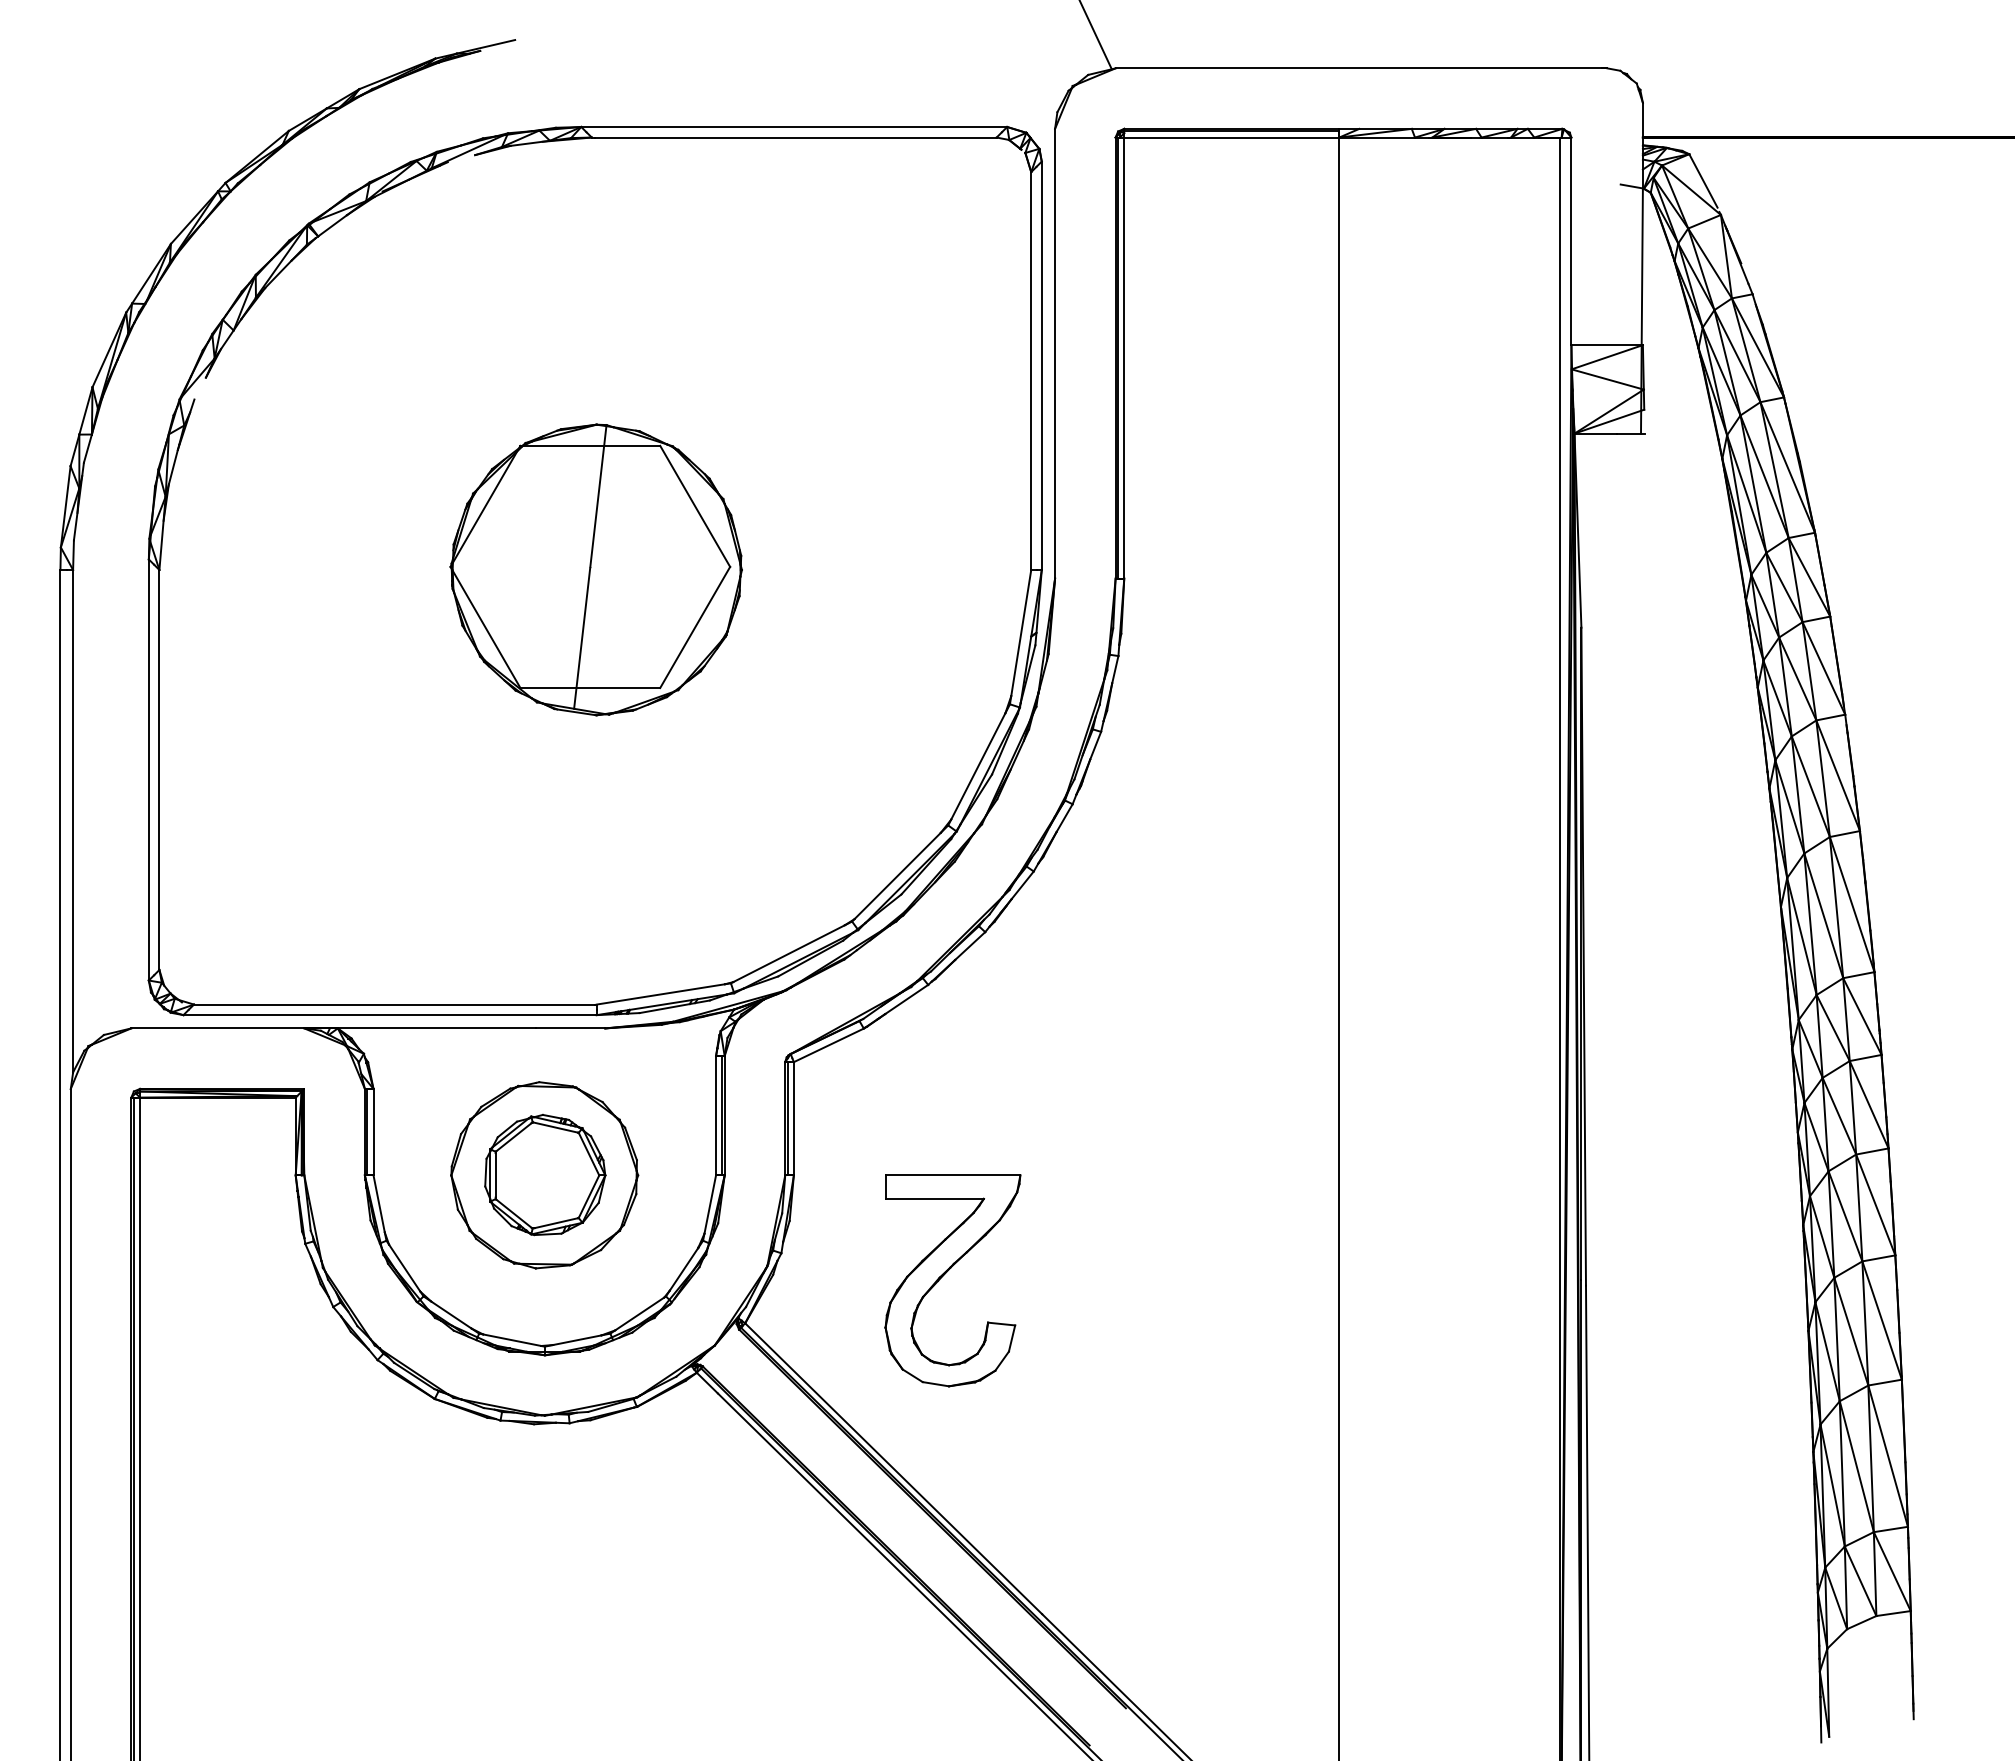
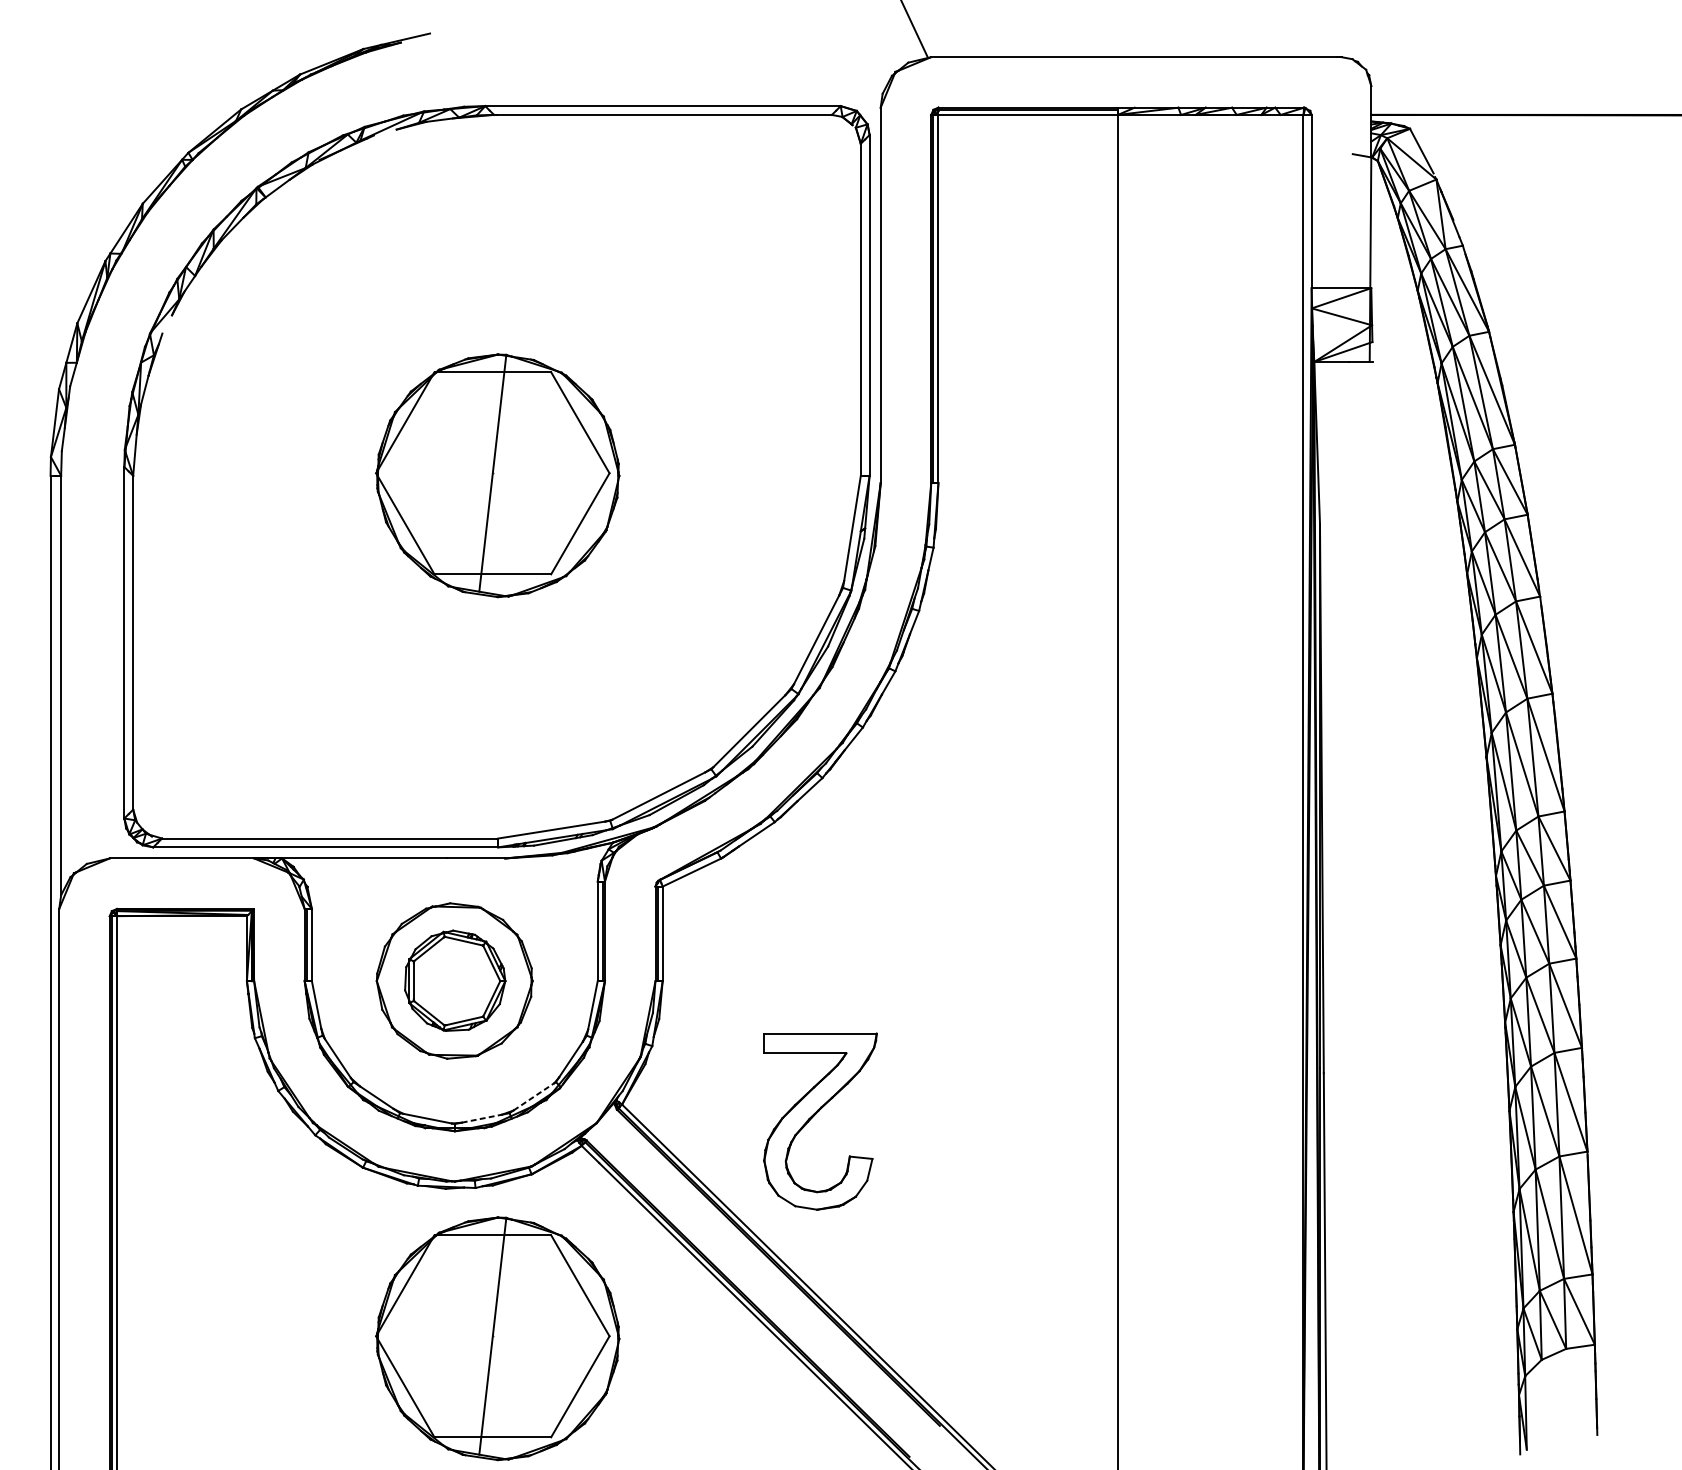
part: (946, 1273) -> (815, 1115), moved
line: (640, 1313) -> (534, 1096), solid -> dashed
line: (577, 1340) -> (482, 1118), solid -> dashed
part: (595, 1603) -> (497, 1338), added

